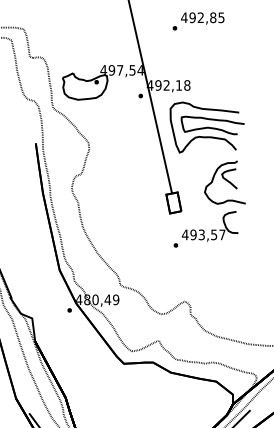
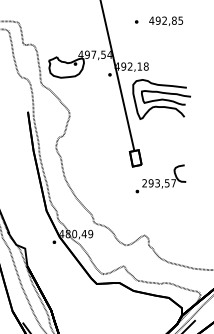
text: (202, 18) -> (165, 21), moved
part: (224, 182) -> (175, 142), removed
text: (184, 234) -> (144, 183), 493,57 -> 293,57

